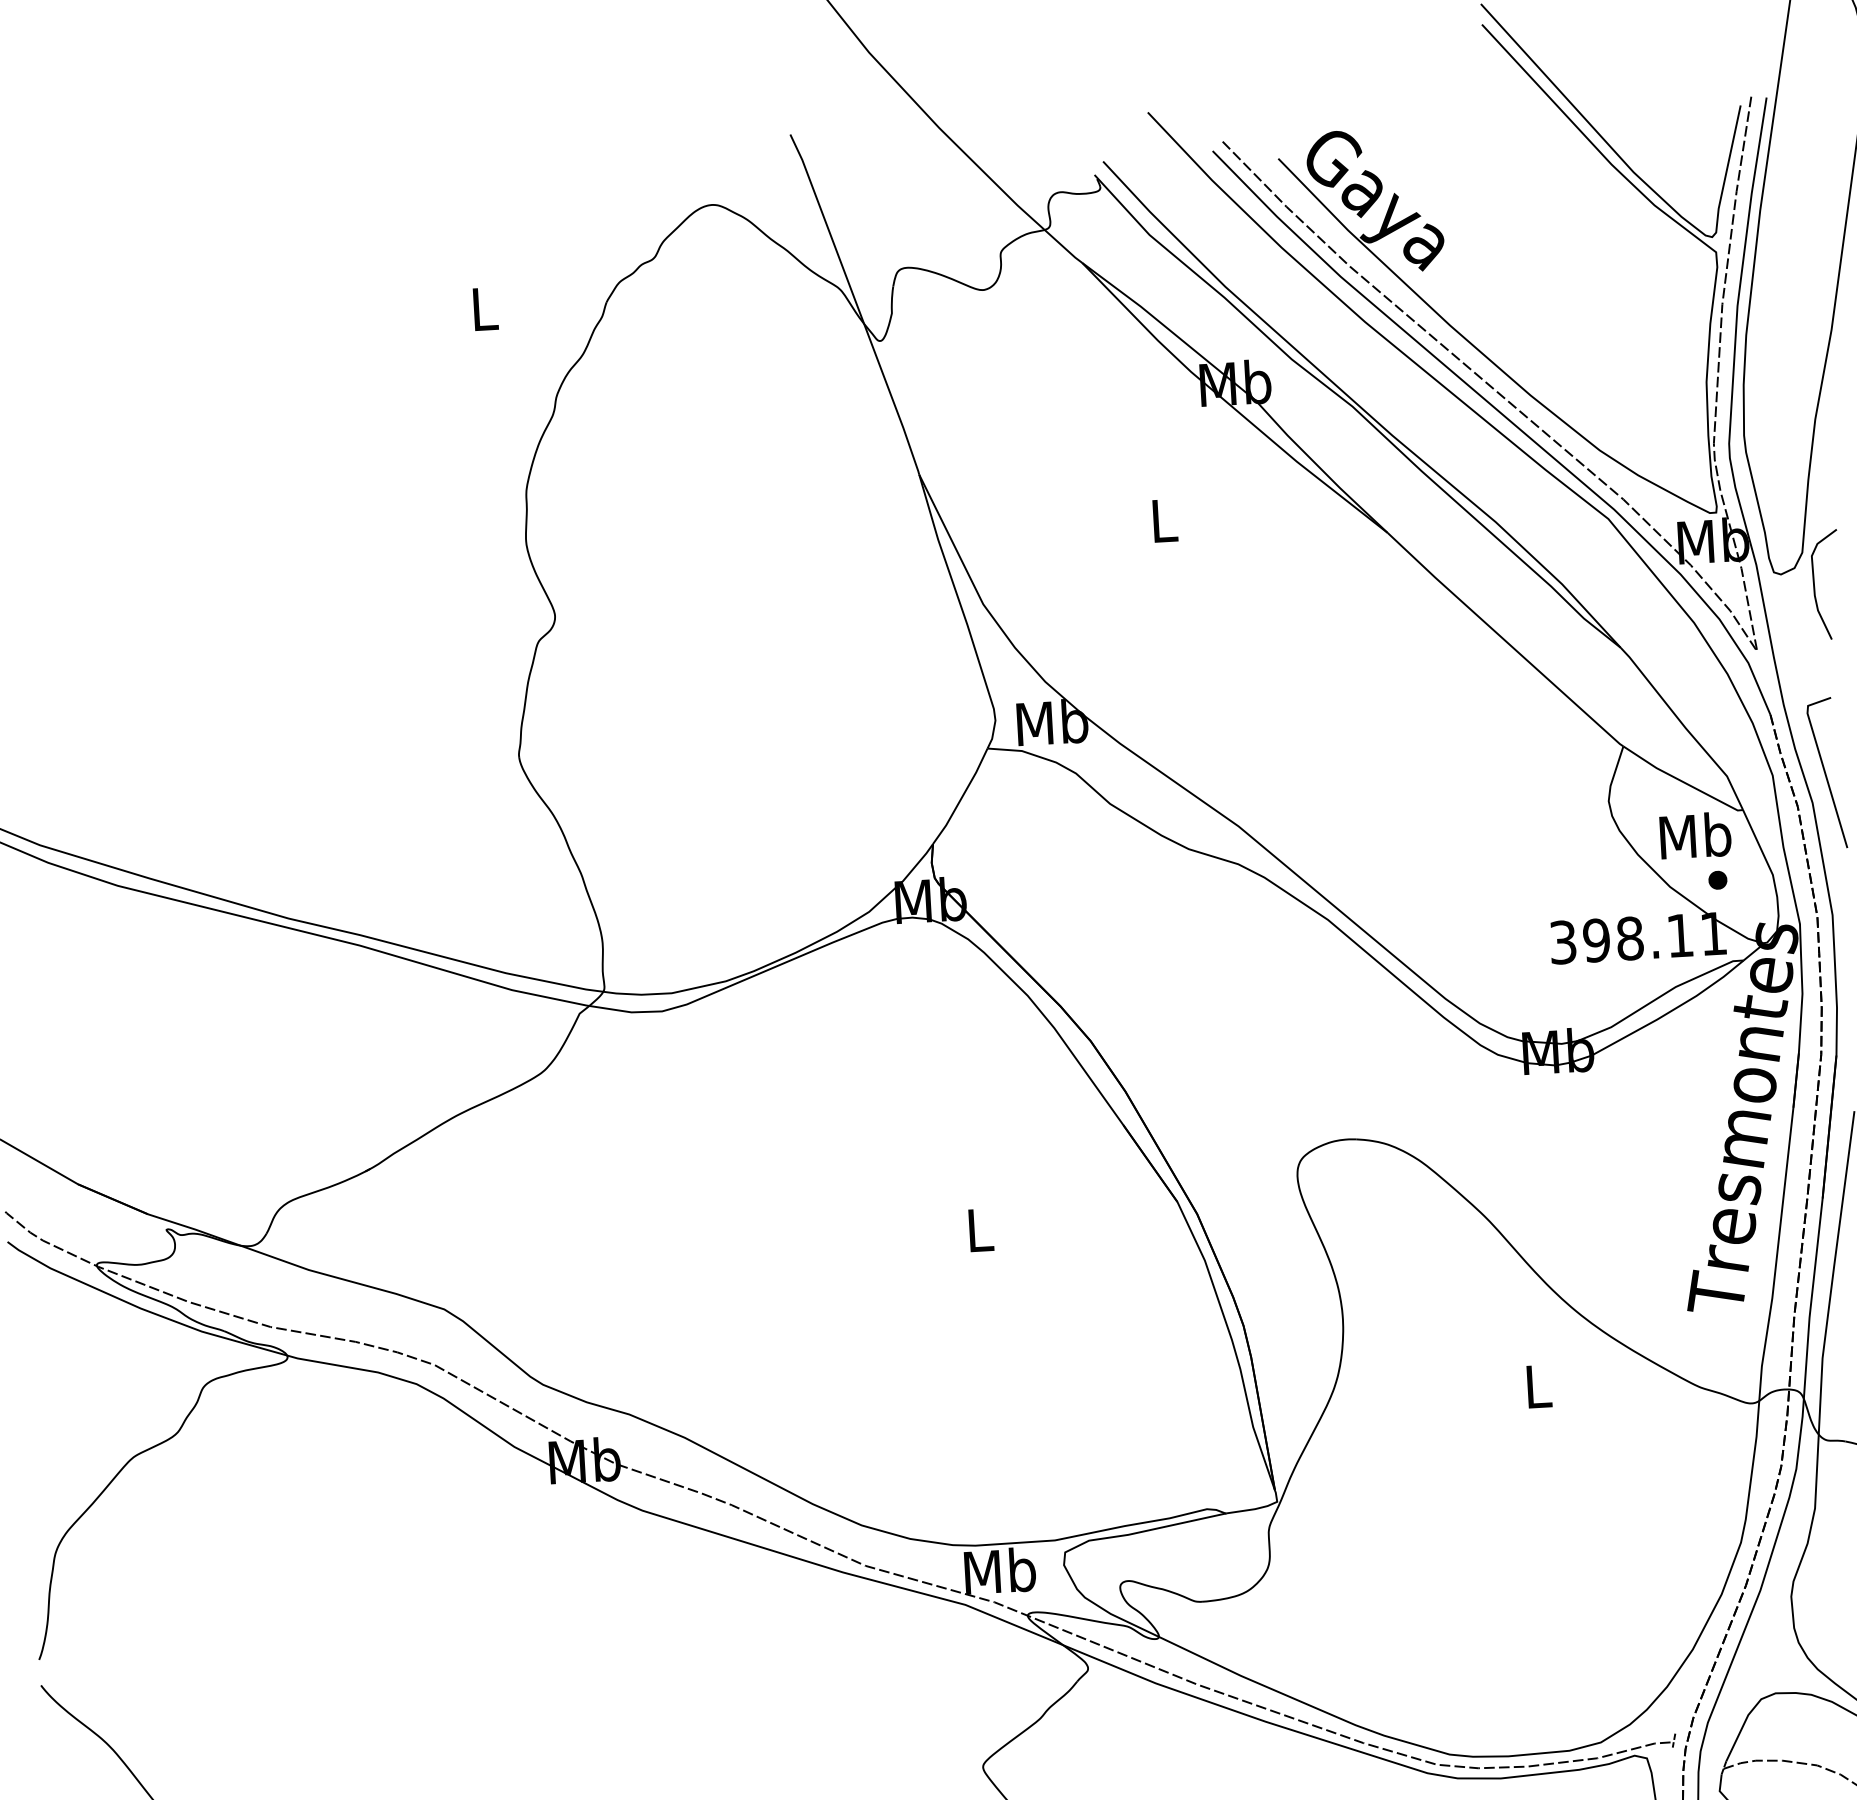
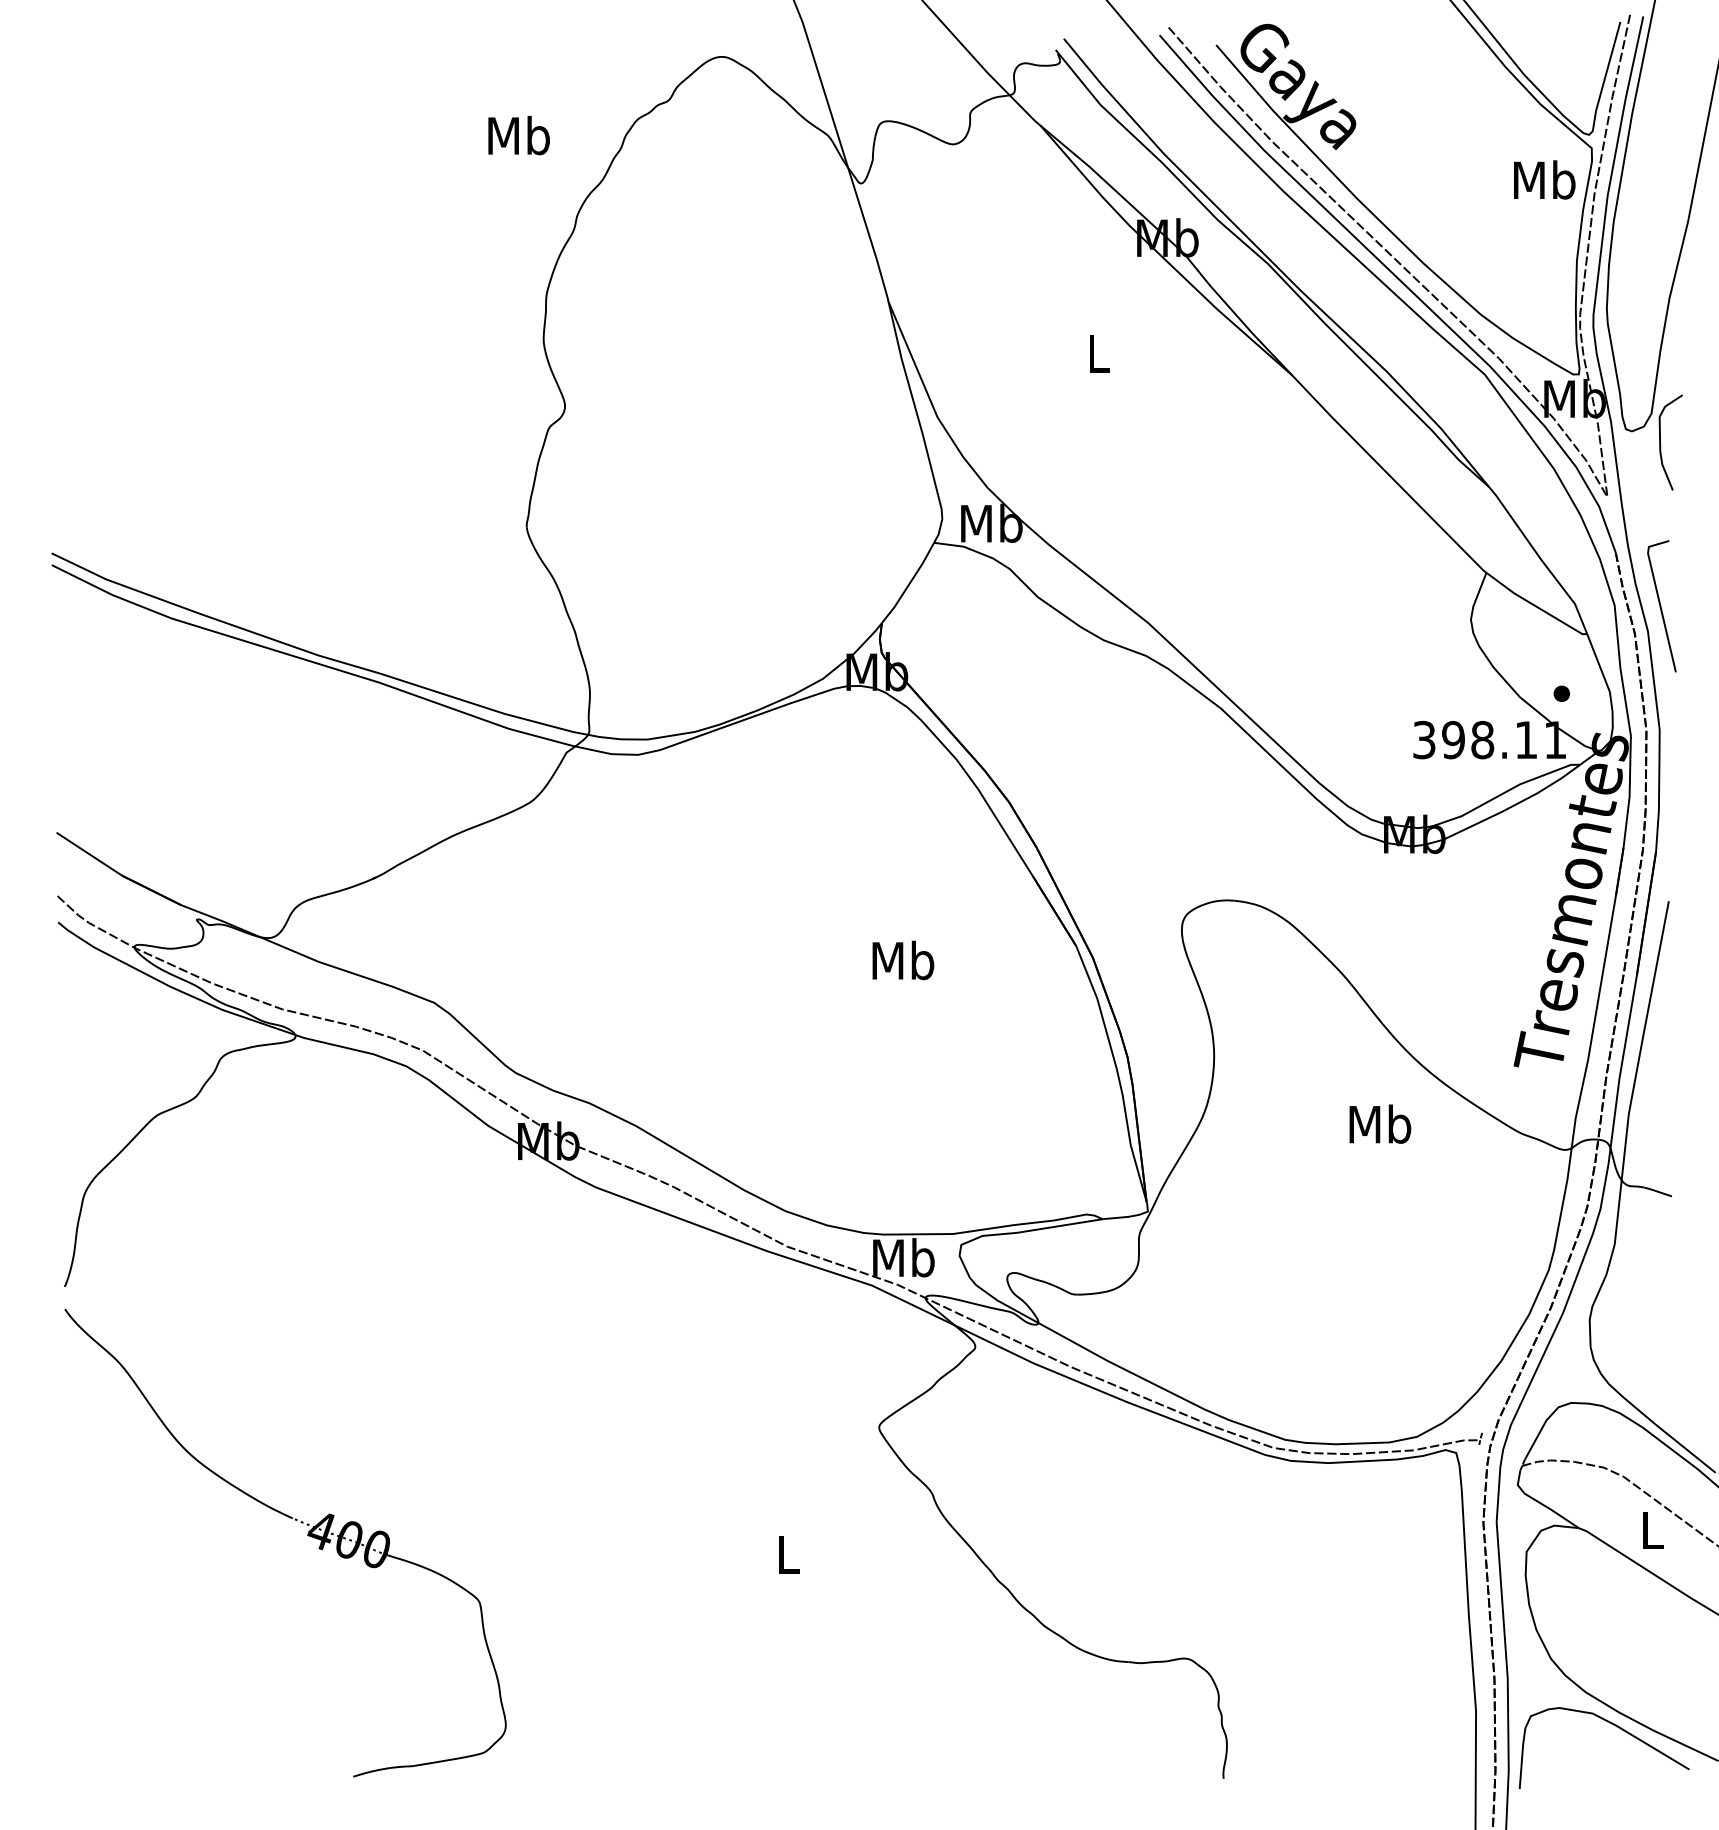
text: (483, 308) -> (518, 135), L -> Mb
text: (1695, 835) -> (1544, 179), moved
text: (980, 1229) -> (903, 960), L -> Mb
text: (1538, 1385) -> (1380, 1123), L -> Mb

